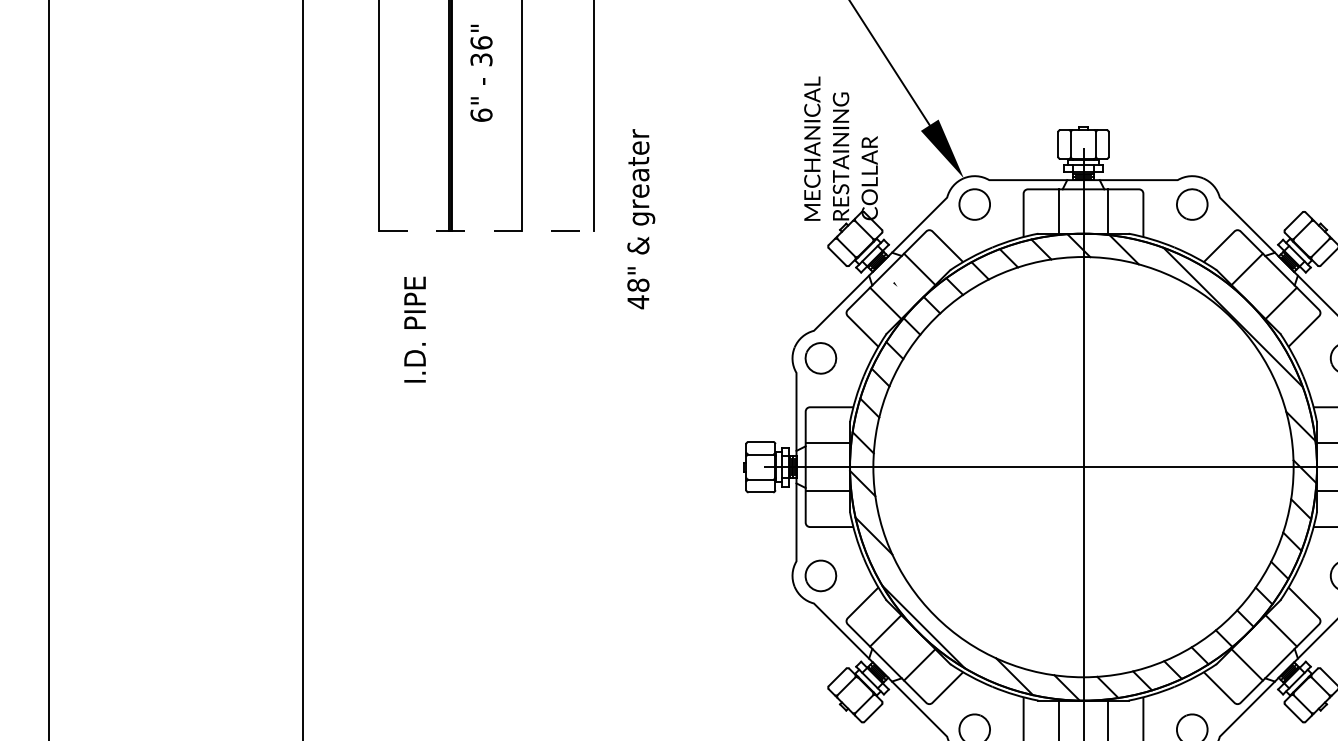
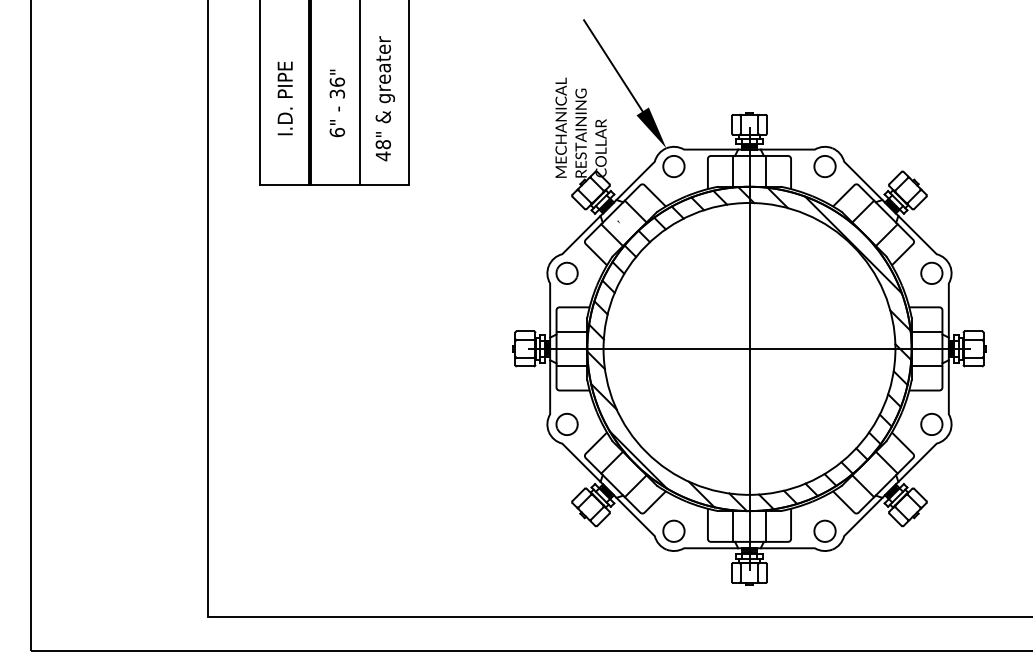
text: (481, 73) -> (337, 103), moved
text: (640, 218) -> (384, 98), moved
line: (486, 230) -> (334, 184), dashed -> solid
text: (414, 329) -> (284, 98), moved

